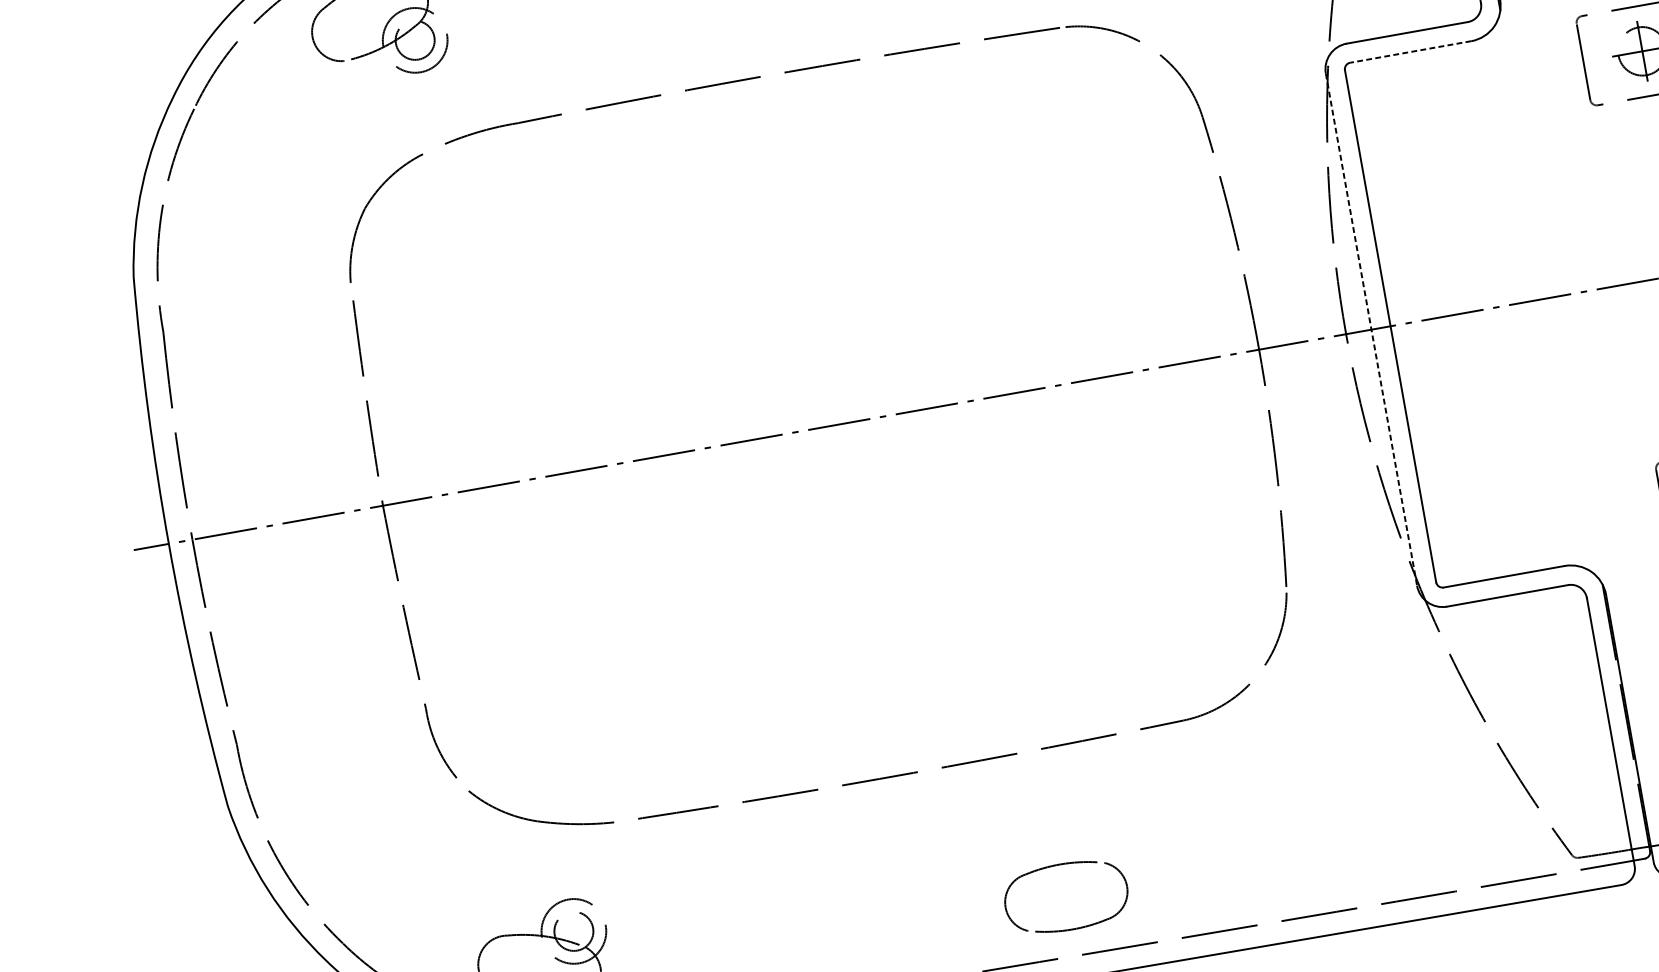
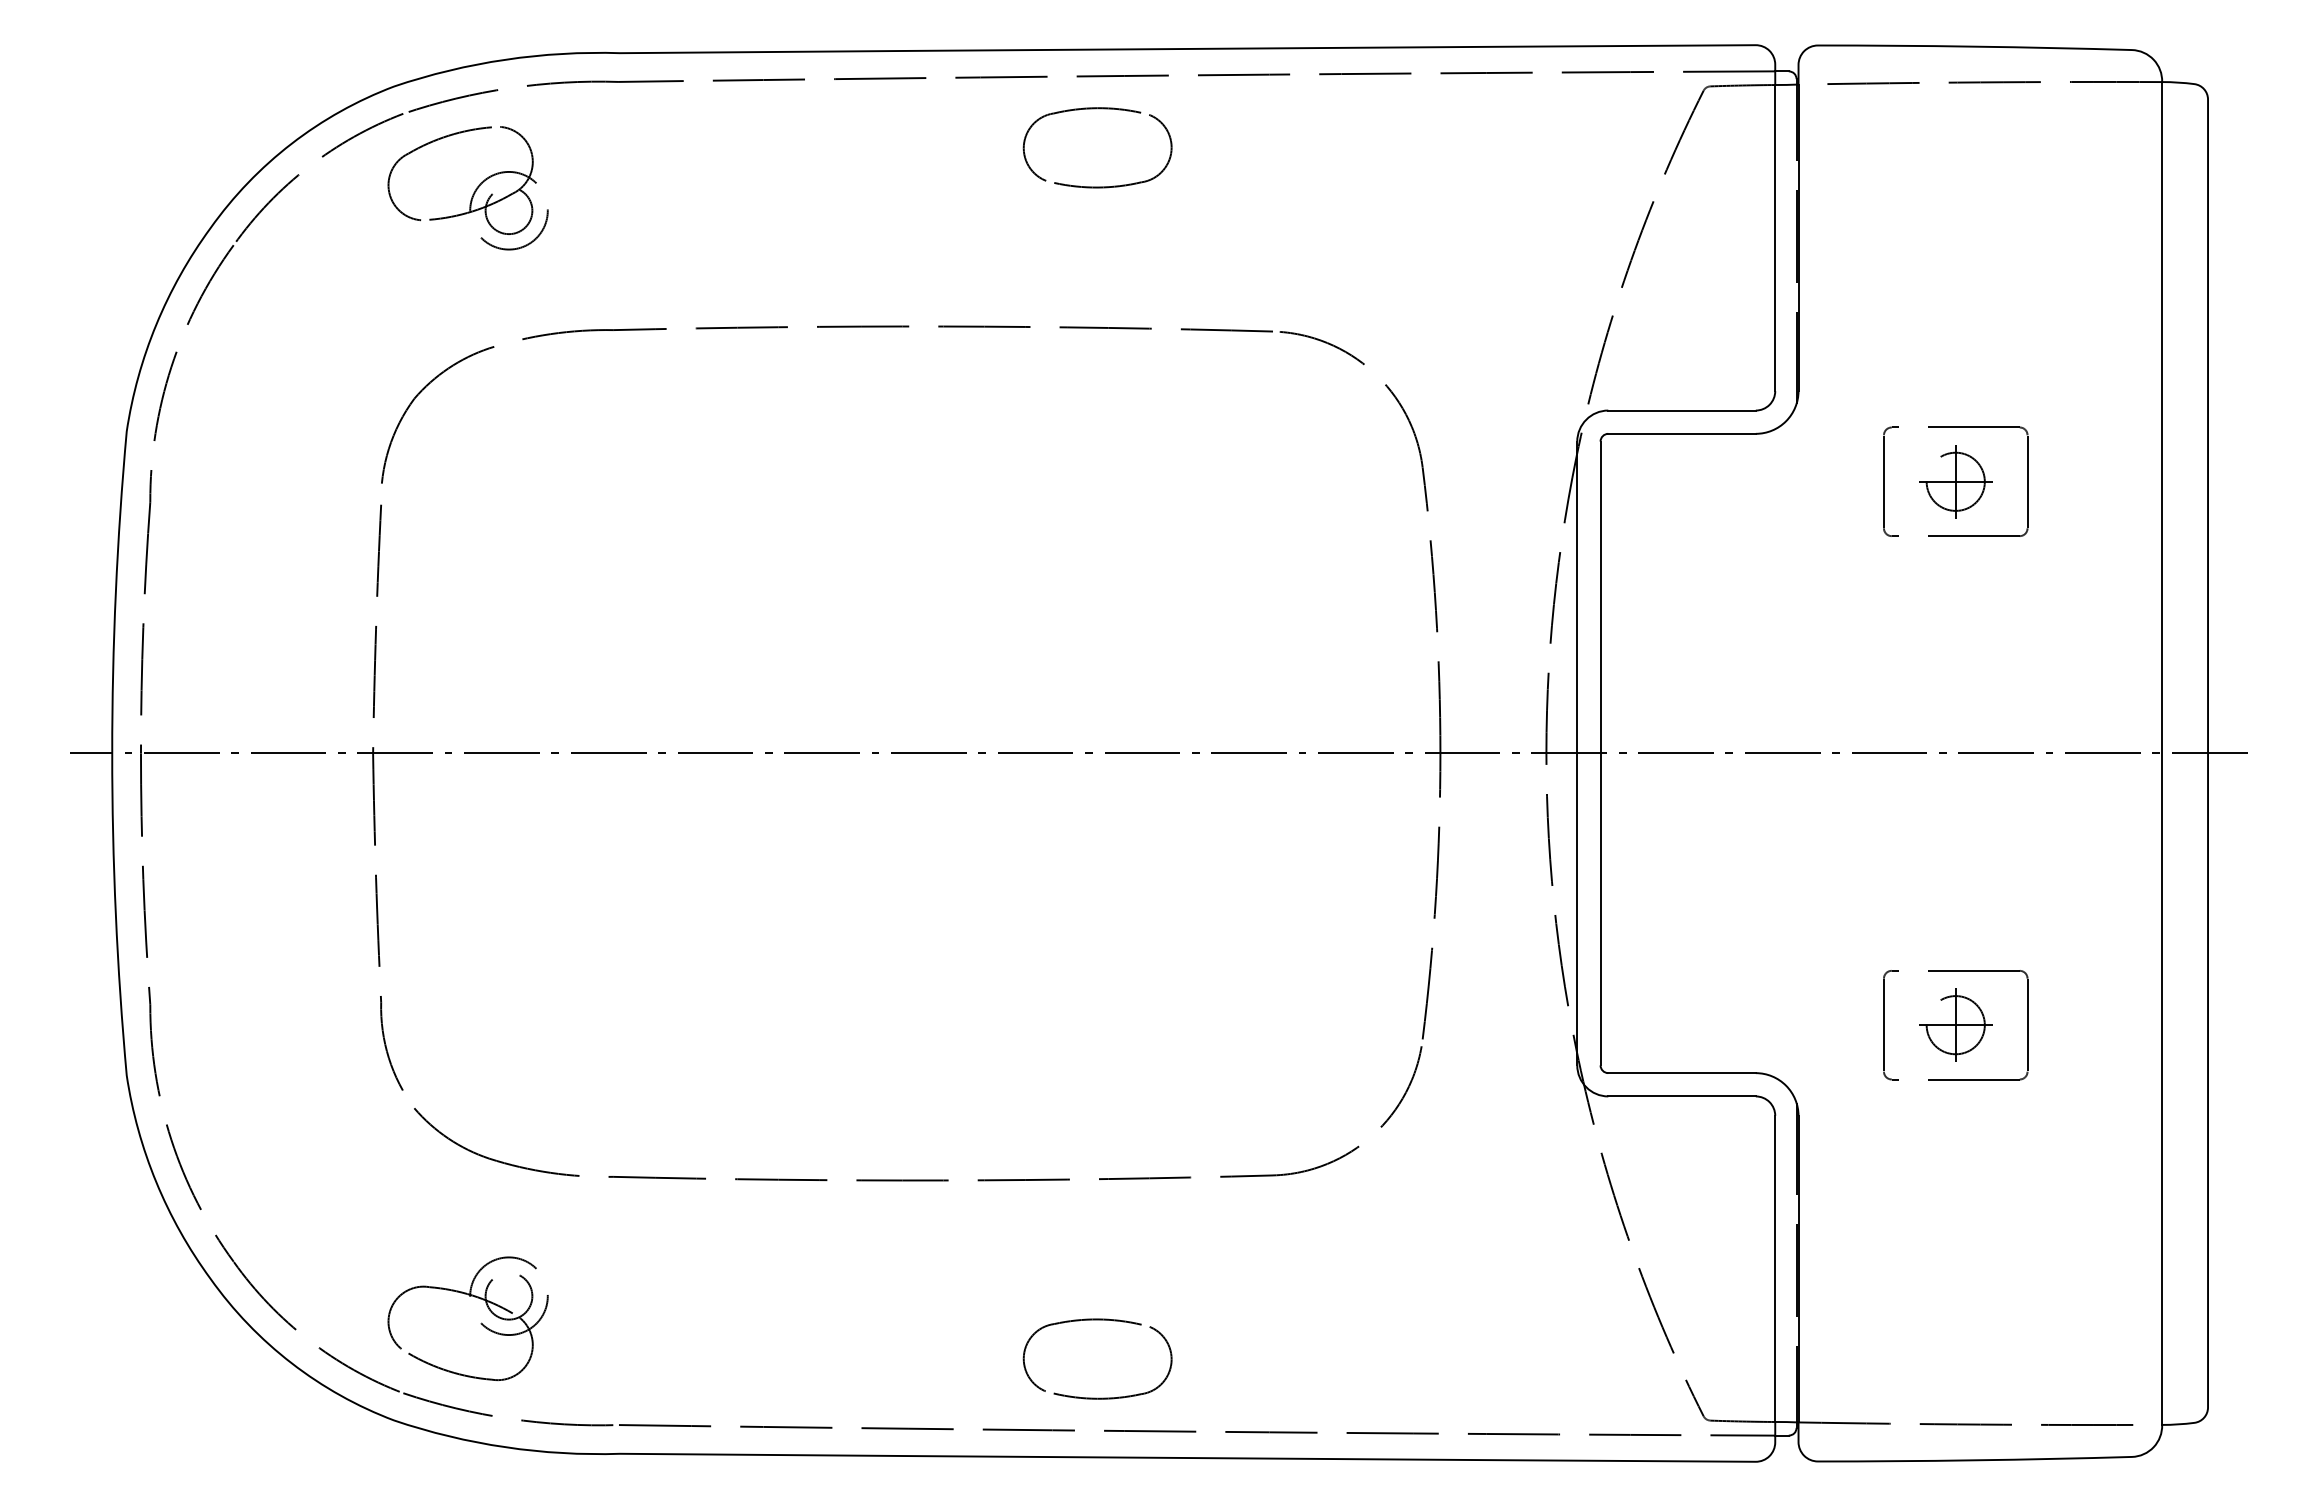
line: (1411, 51) -> (1682, 433), dashed -> solid
line: (1371, 329) -> (1577, 753), dashed -> solid

